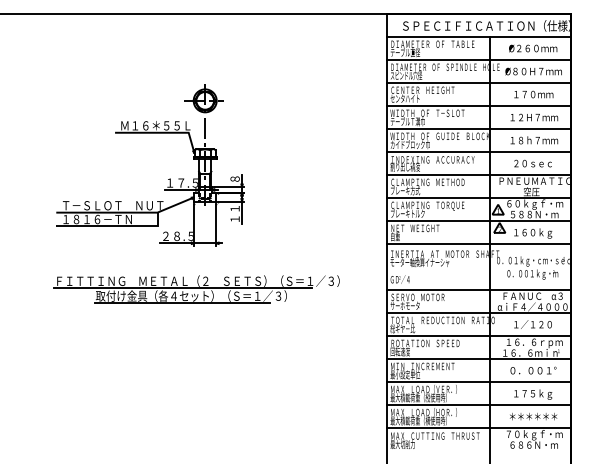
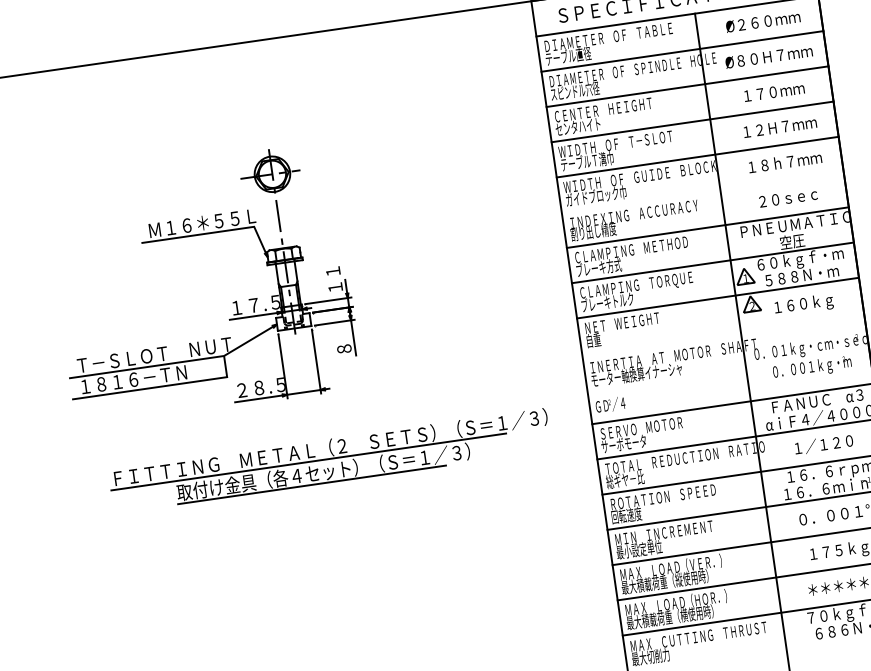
line: (478, 152) -> (702, 193), removed
text: (234, 173) -> (333, 279), ８ -> １１
text: (234, 213) -> (342, 340), １１ -> ８
line: (478, 244) -> (722, 333), removed
part: (196, 289) -> (329, 460), moved

